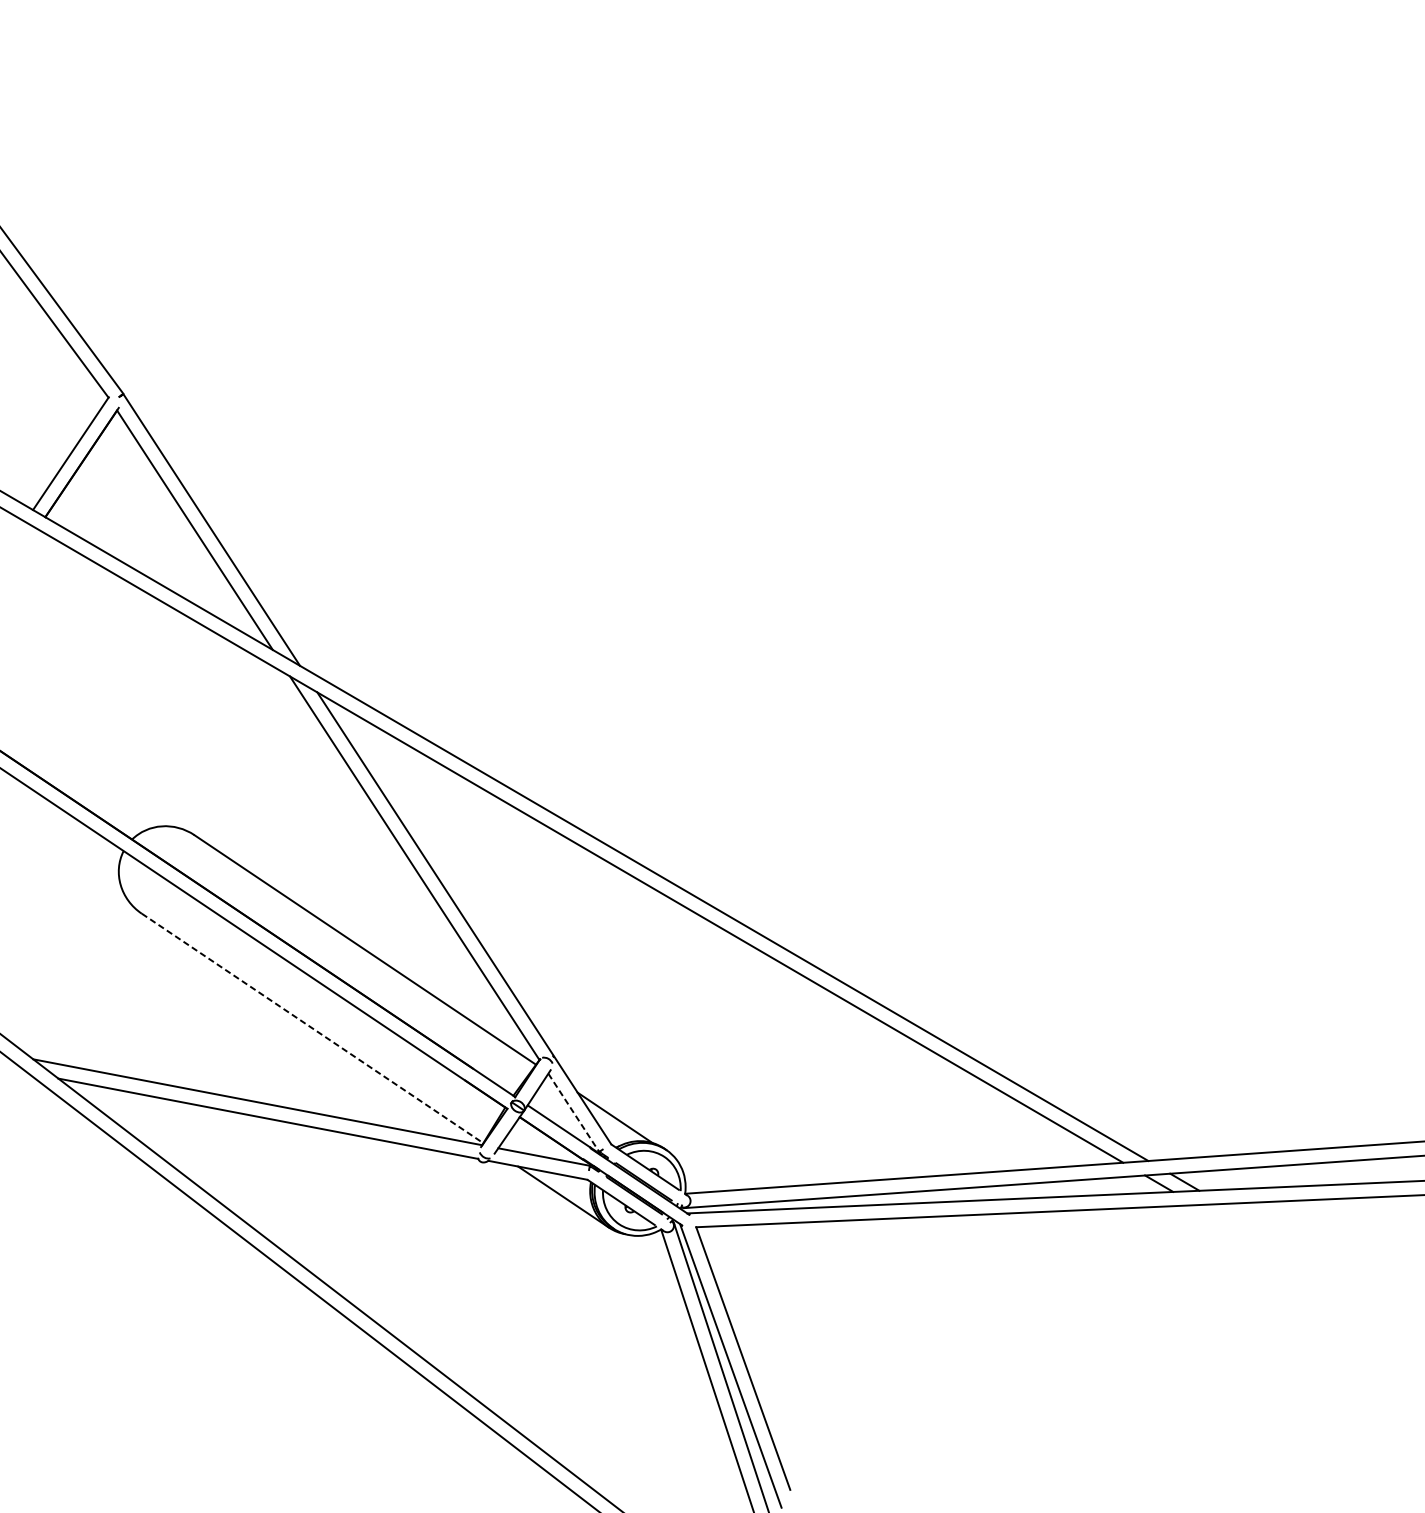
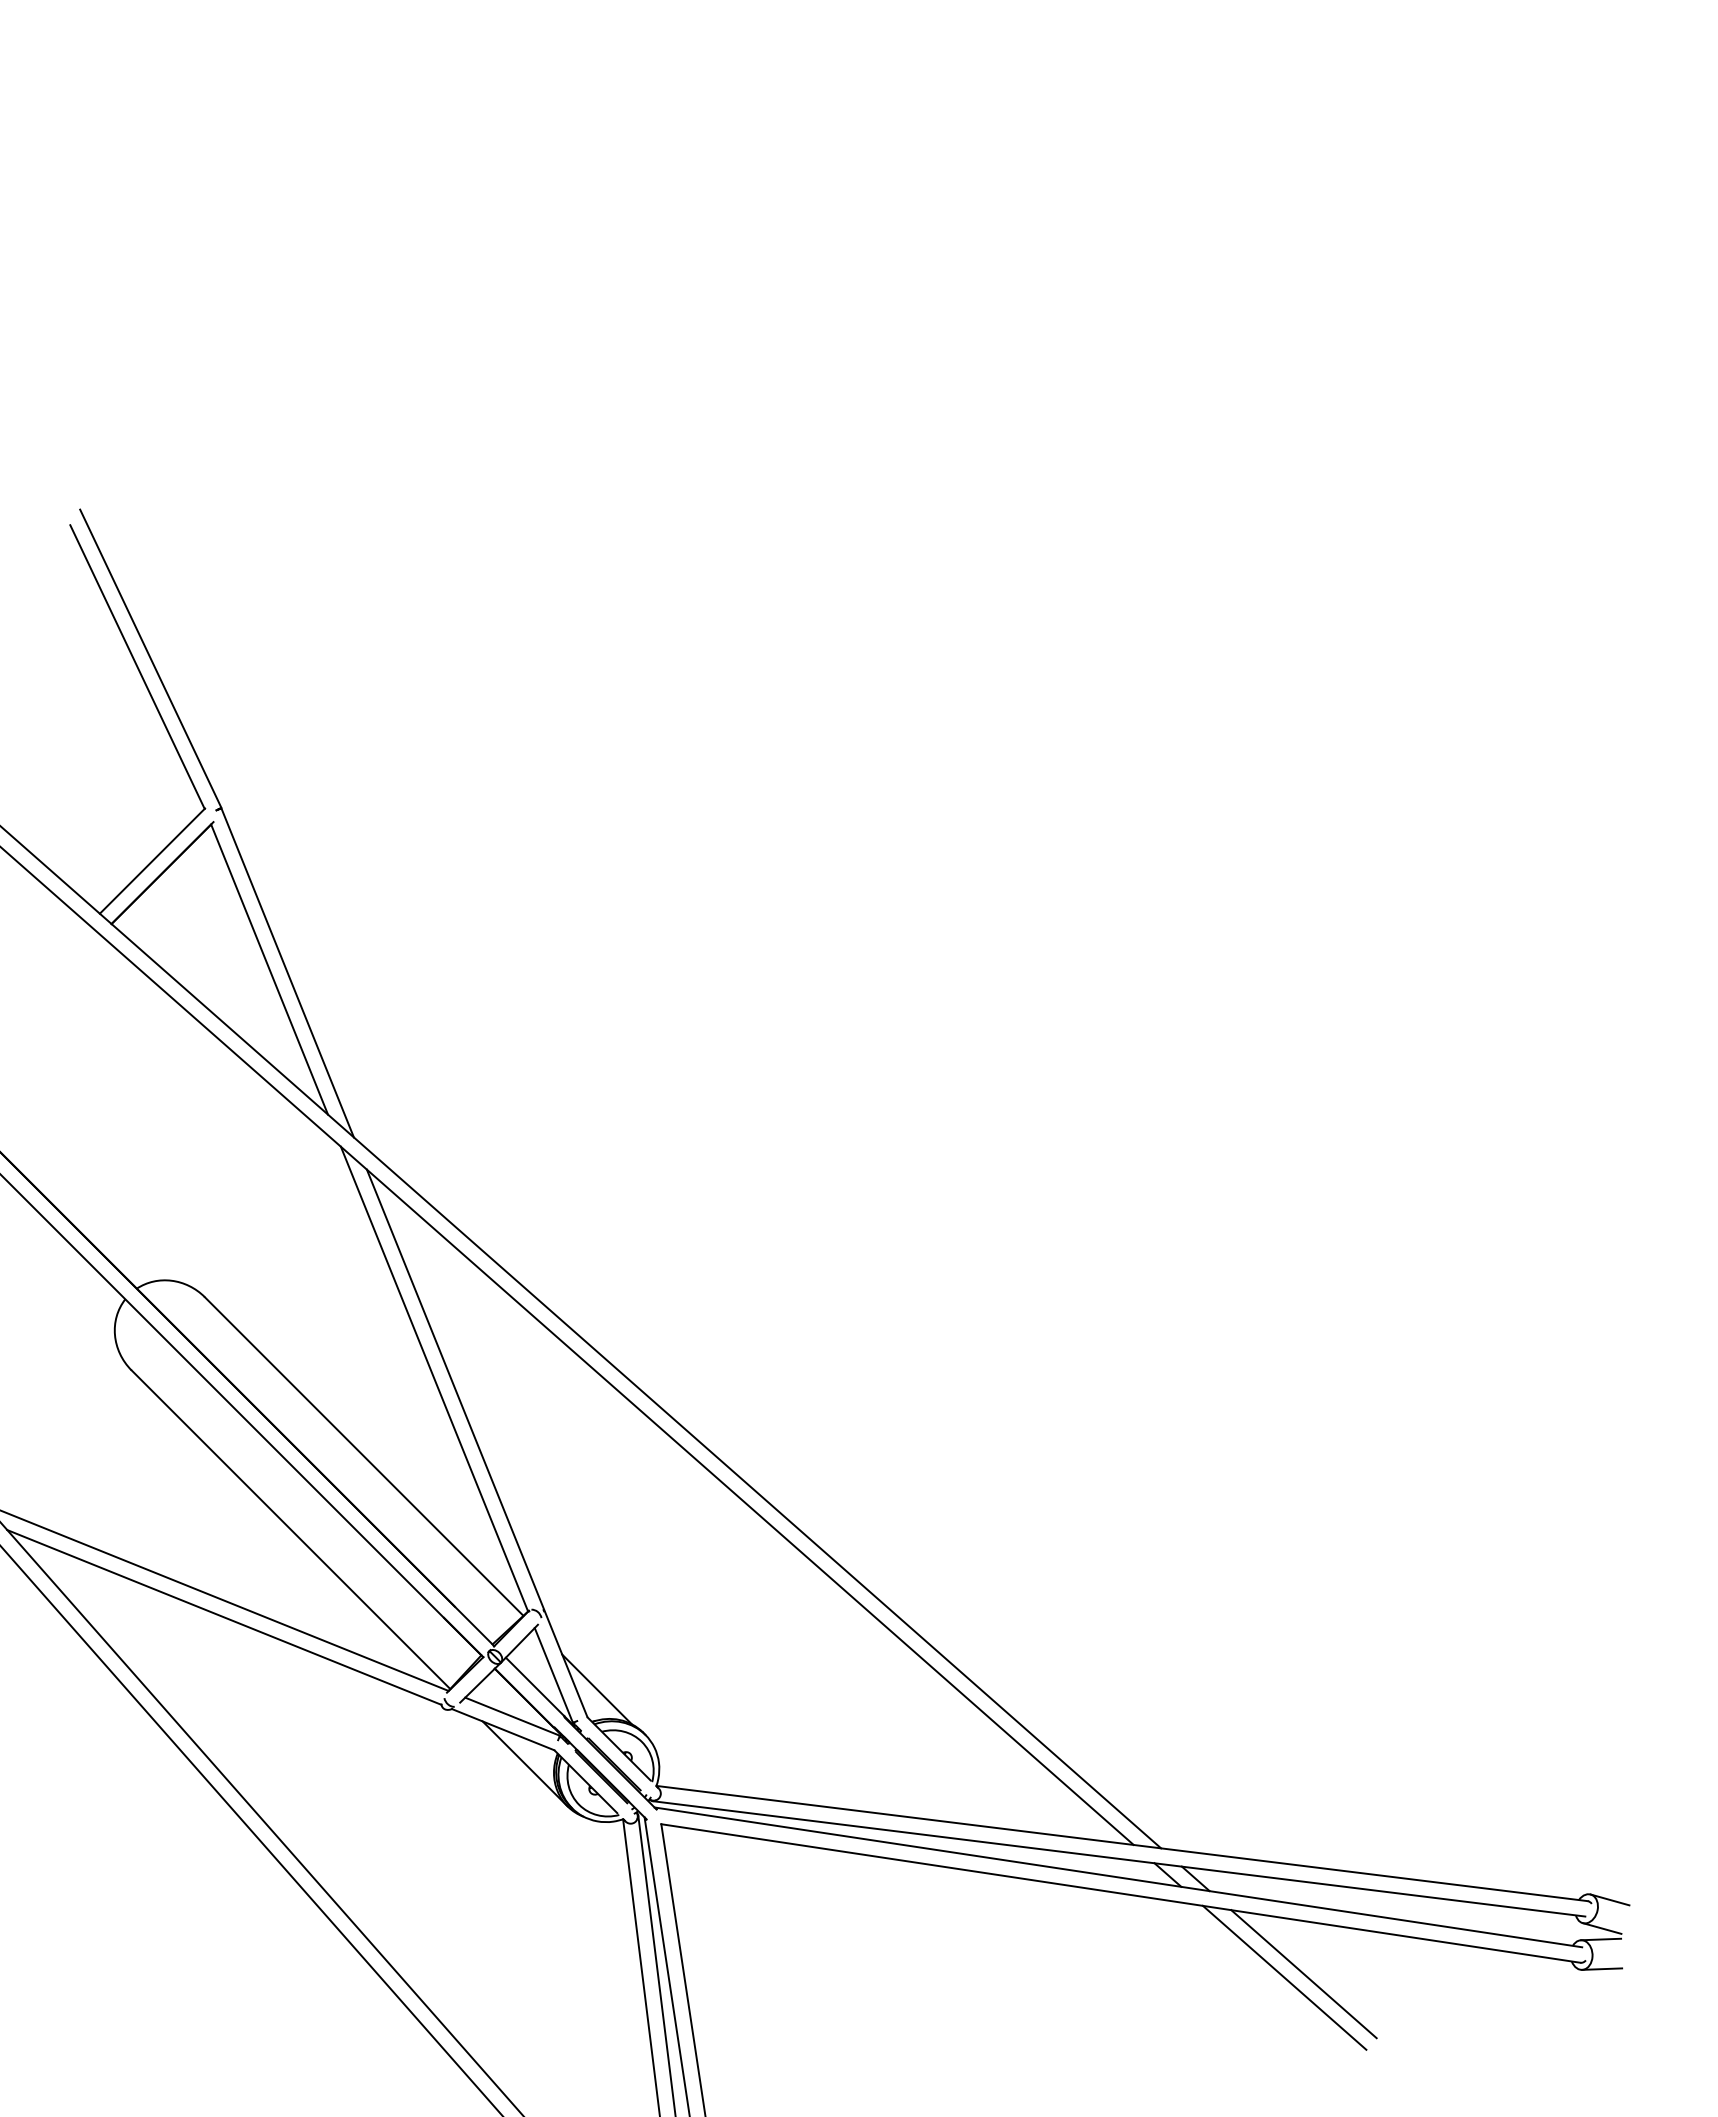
line: (313, 1029) -> (291, 1530), dashed -> solid
line: (574, 1112) -> (554, 1675), dashed -> solid
line: (1298, 1249) -> (1303, 1974), added
line: (1281, 1255) -> (1284, 1977), added

